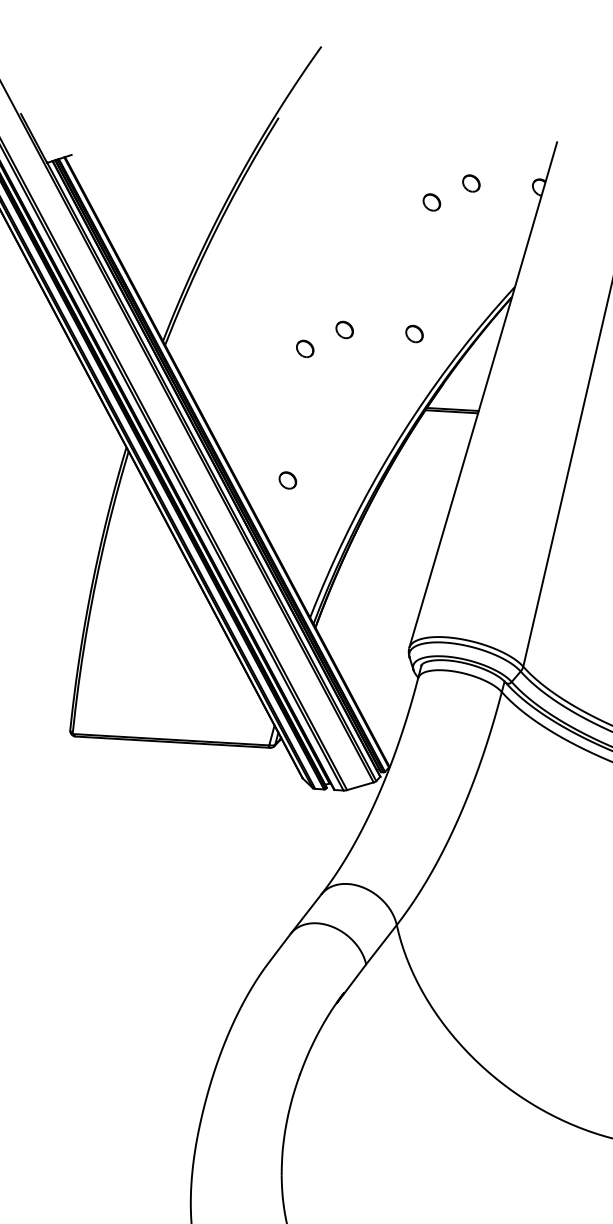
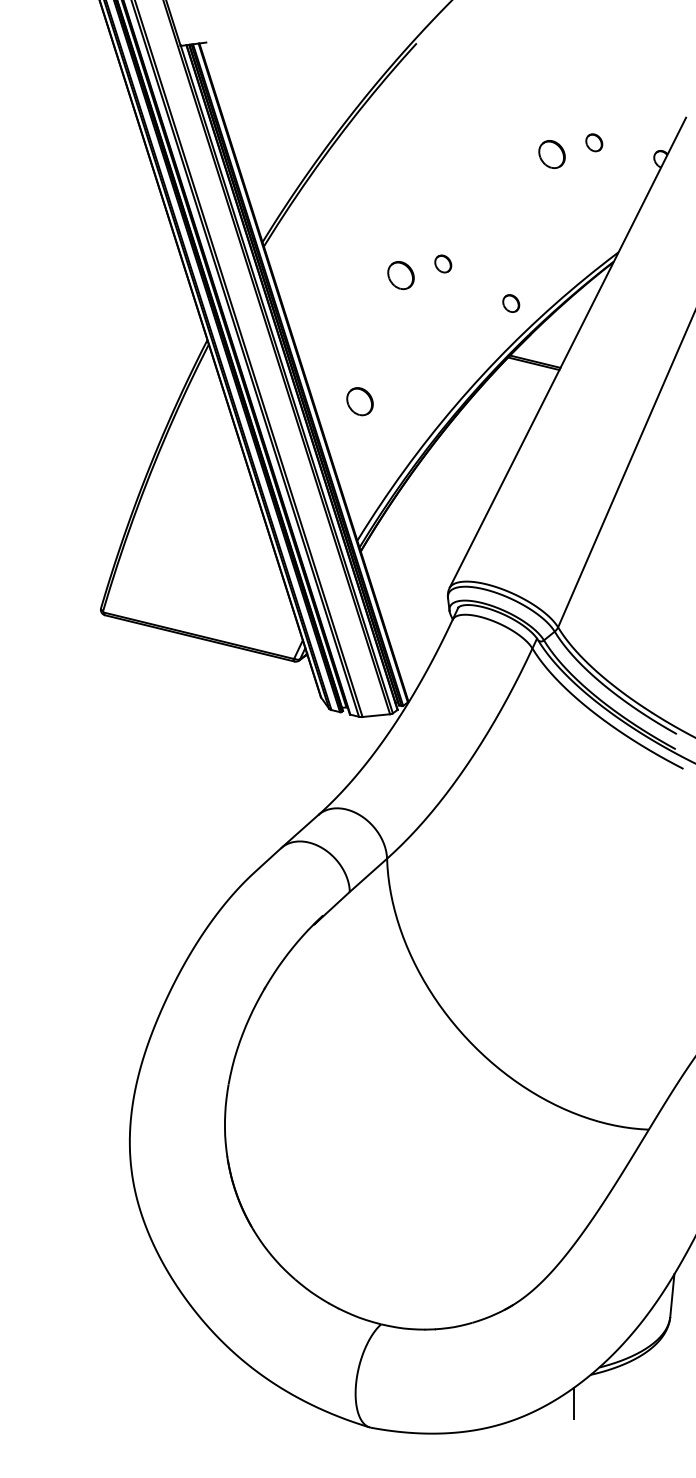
part: (431, 201) -> (551, 153), size x1.6
part: (414, 333) -> (511, 303), moved
part: (304, 349) -> (400, 275), size x1.6
part: (288, 480) -> (360, 401), size x1.6

